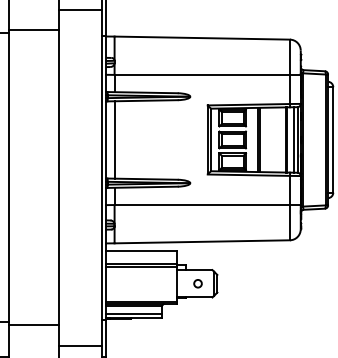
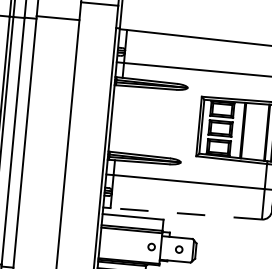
line: (114, 139) -> (118, 118), removed
line: (202, 241) -> (186, 213), solid -> dashed
circle: (165, 283) -> (151, 246), added

